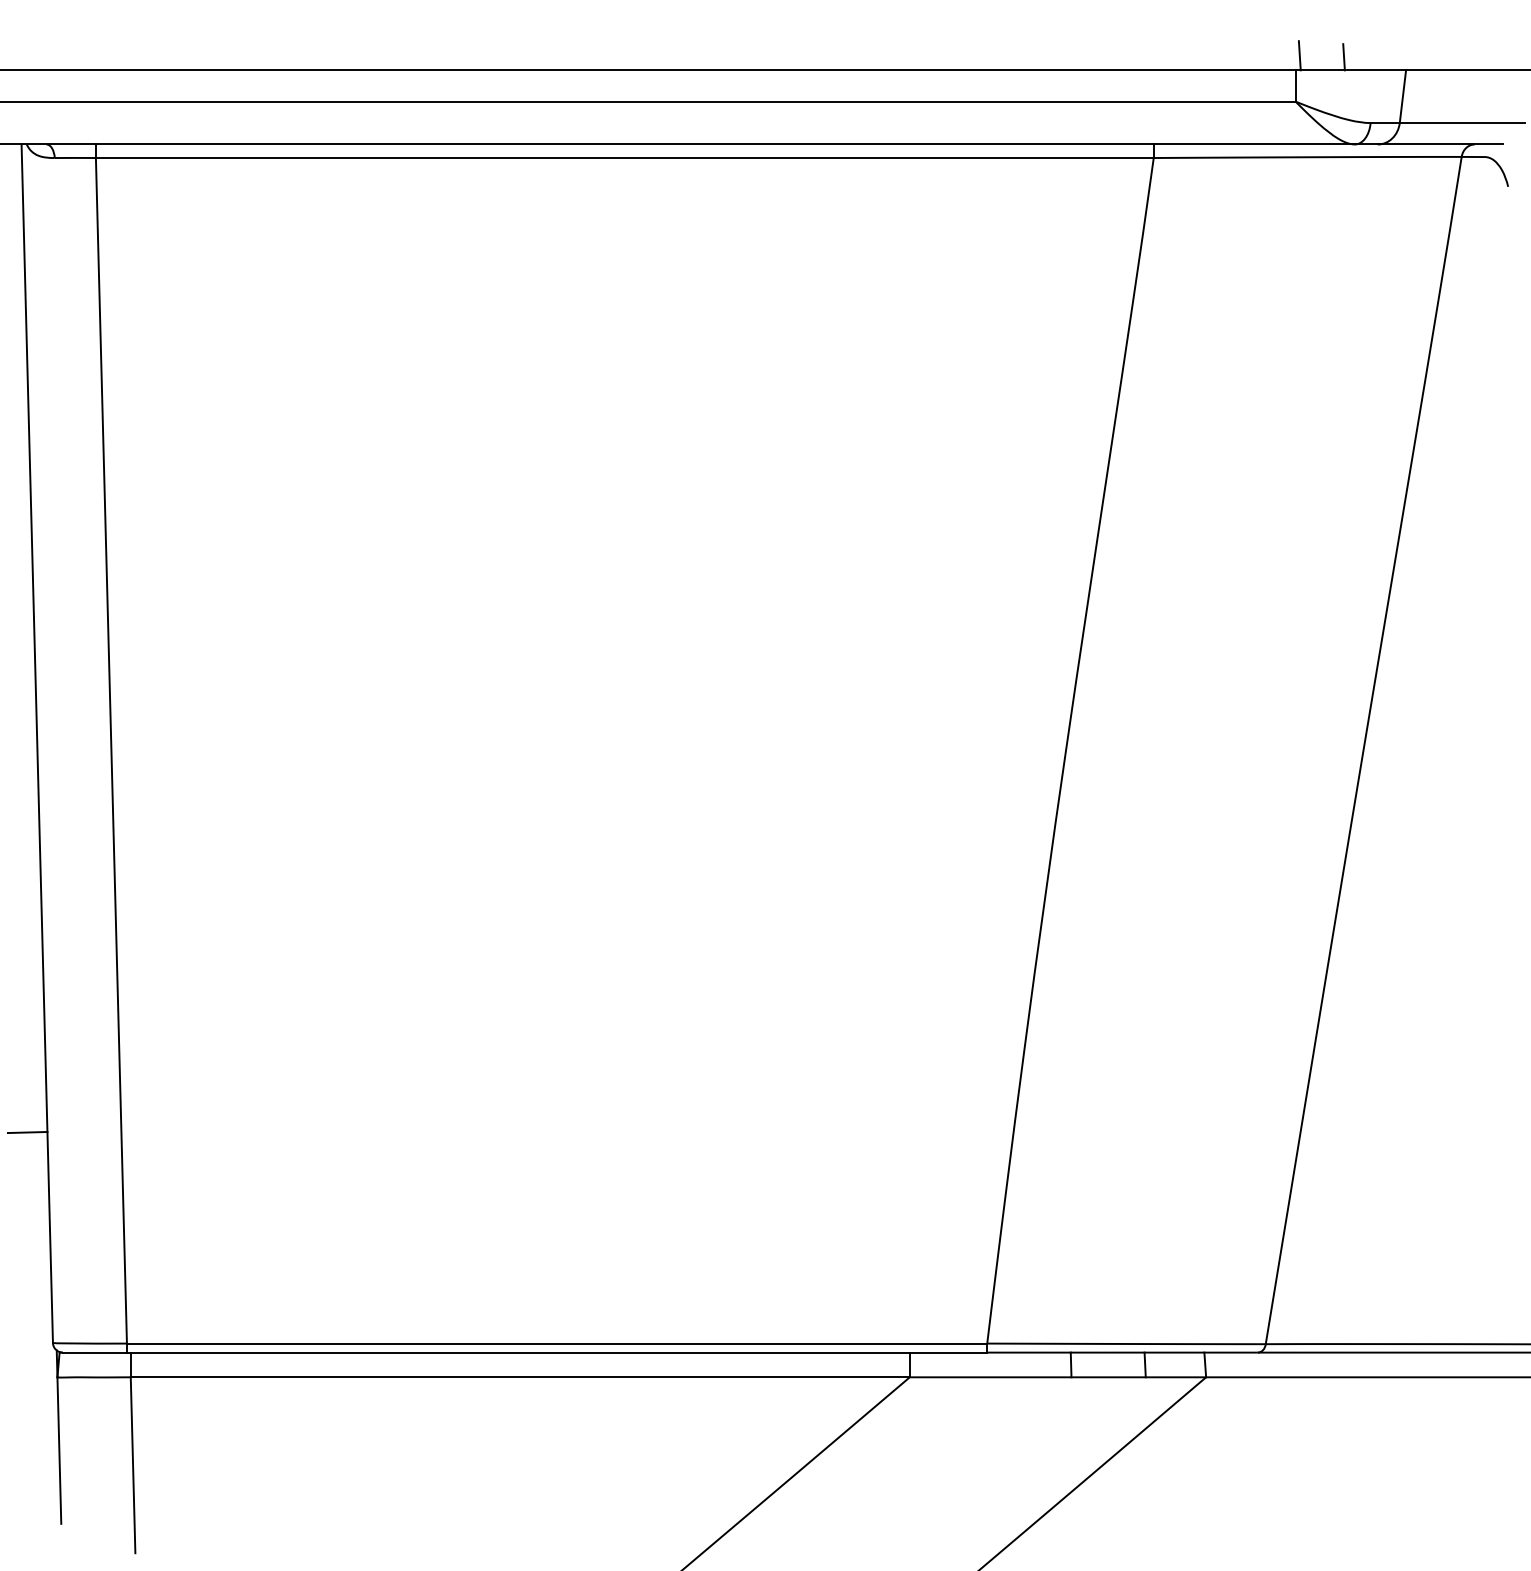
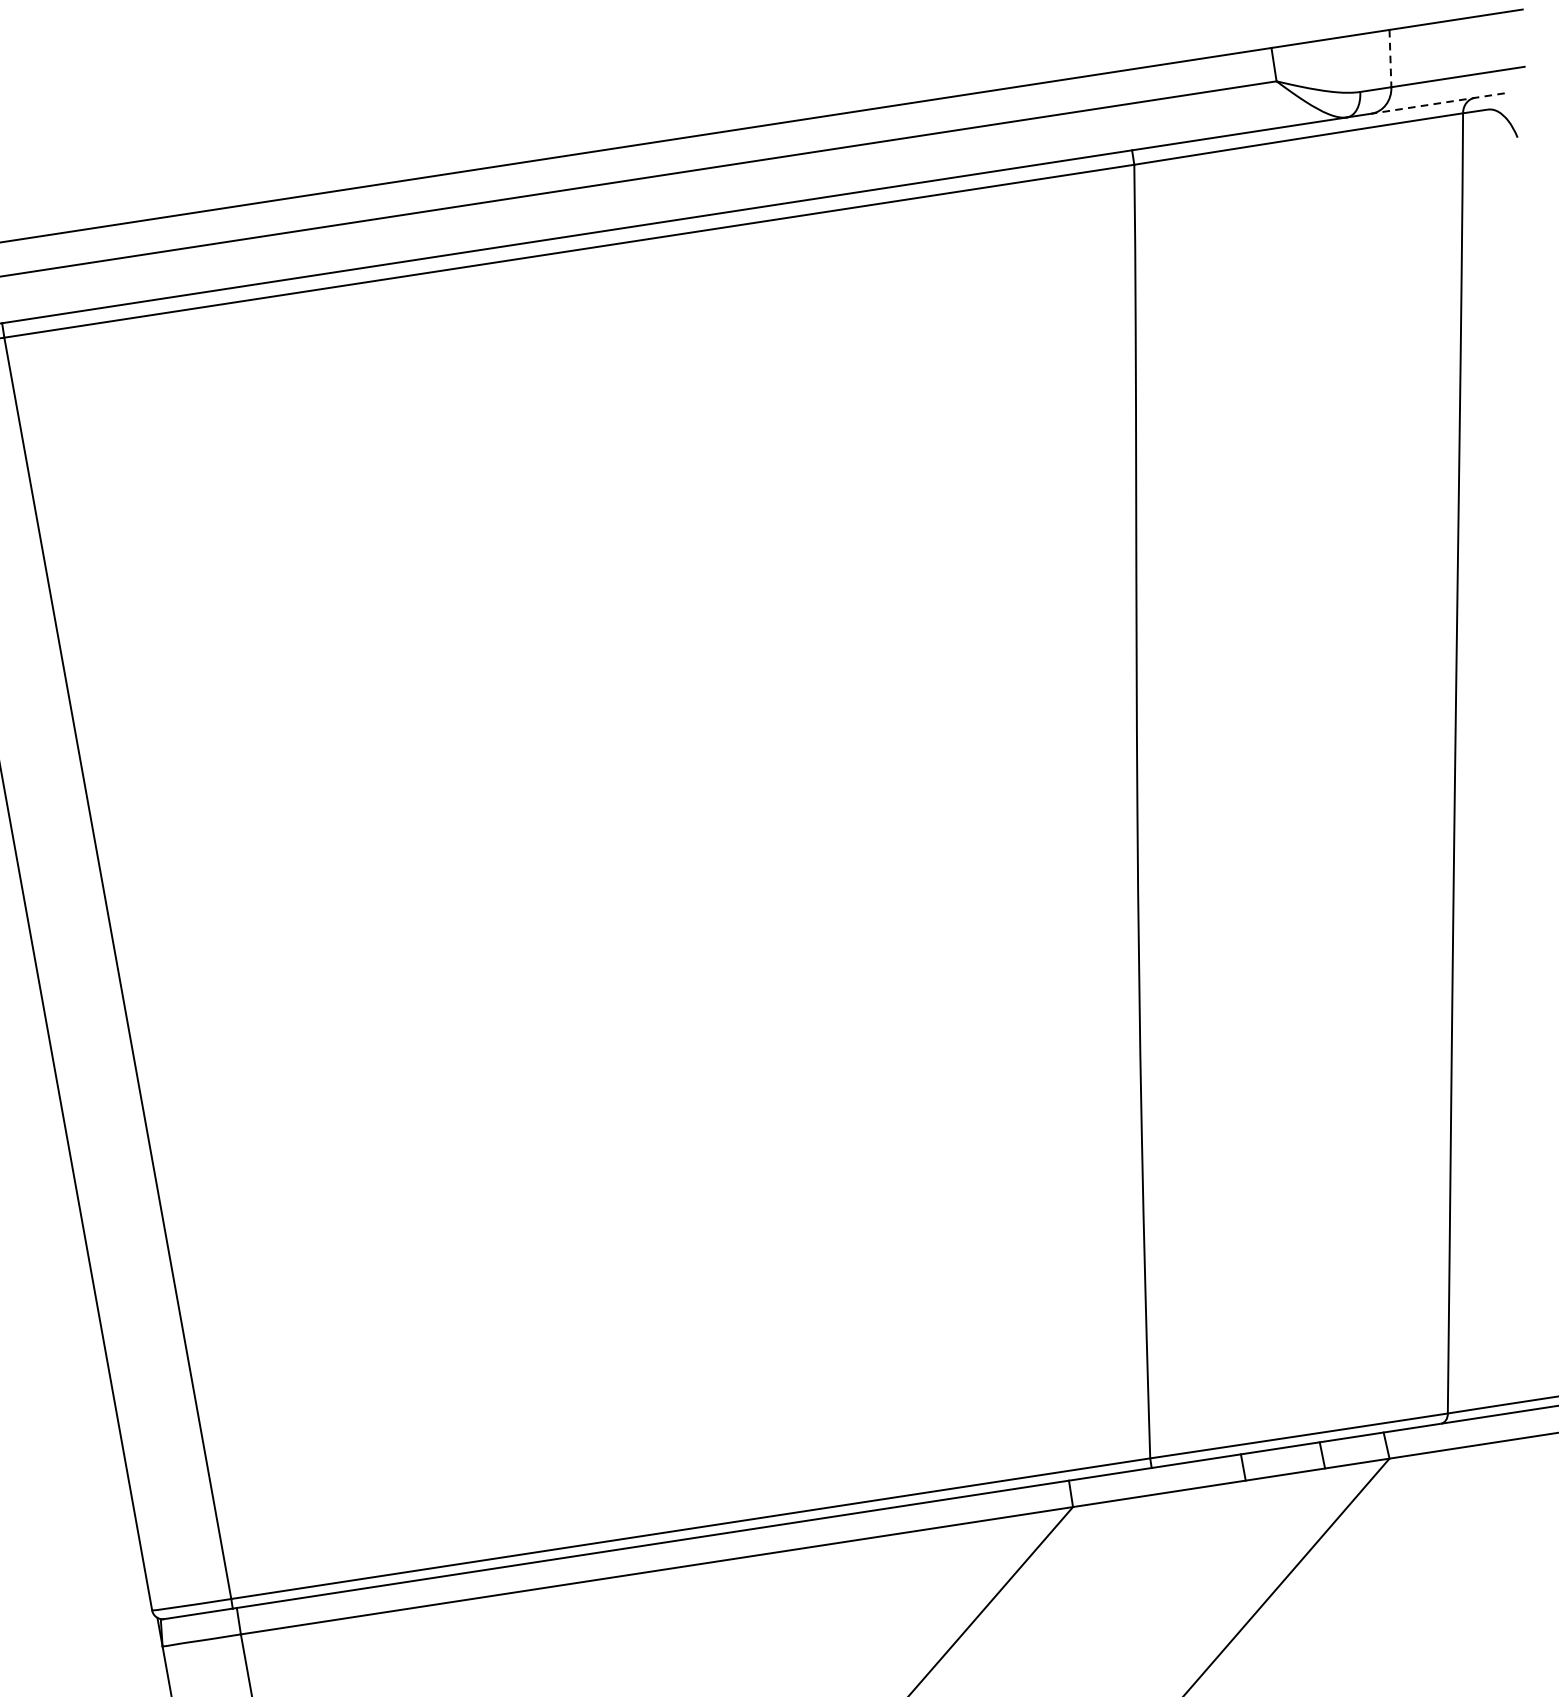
line: (1299, 55) -> (1273, 31), removed
line: (1343, 57) -> (1320, 26), removed
line: (1402, 96) -> (1389, 58), solid -> dashed
line: (1439, 144) -> (1437, 103), solid -> dashed
line: (27, 1132) -> (90, 1389), removed

